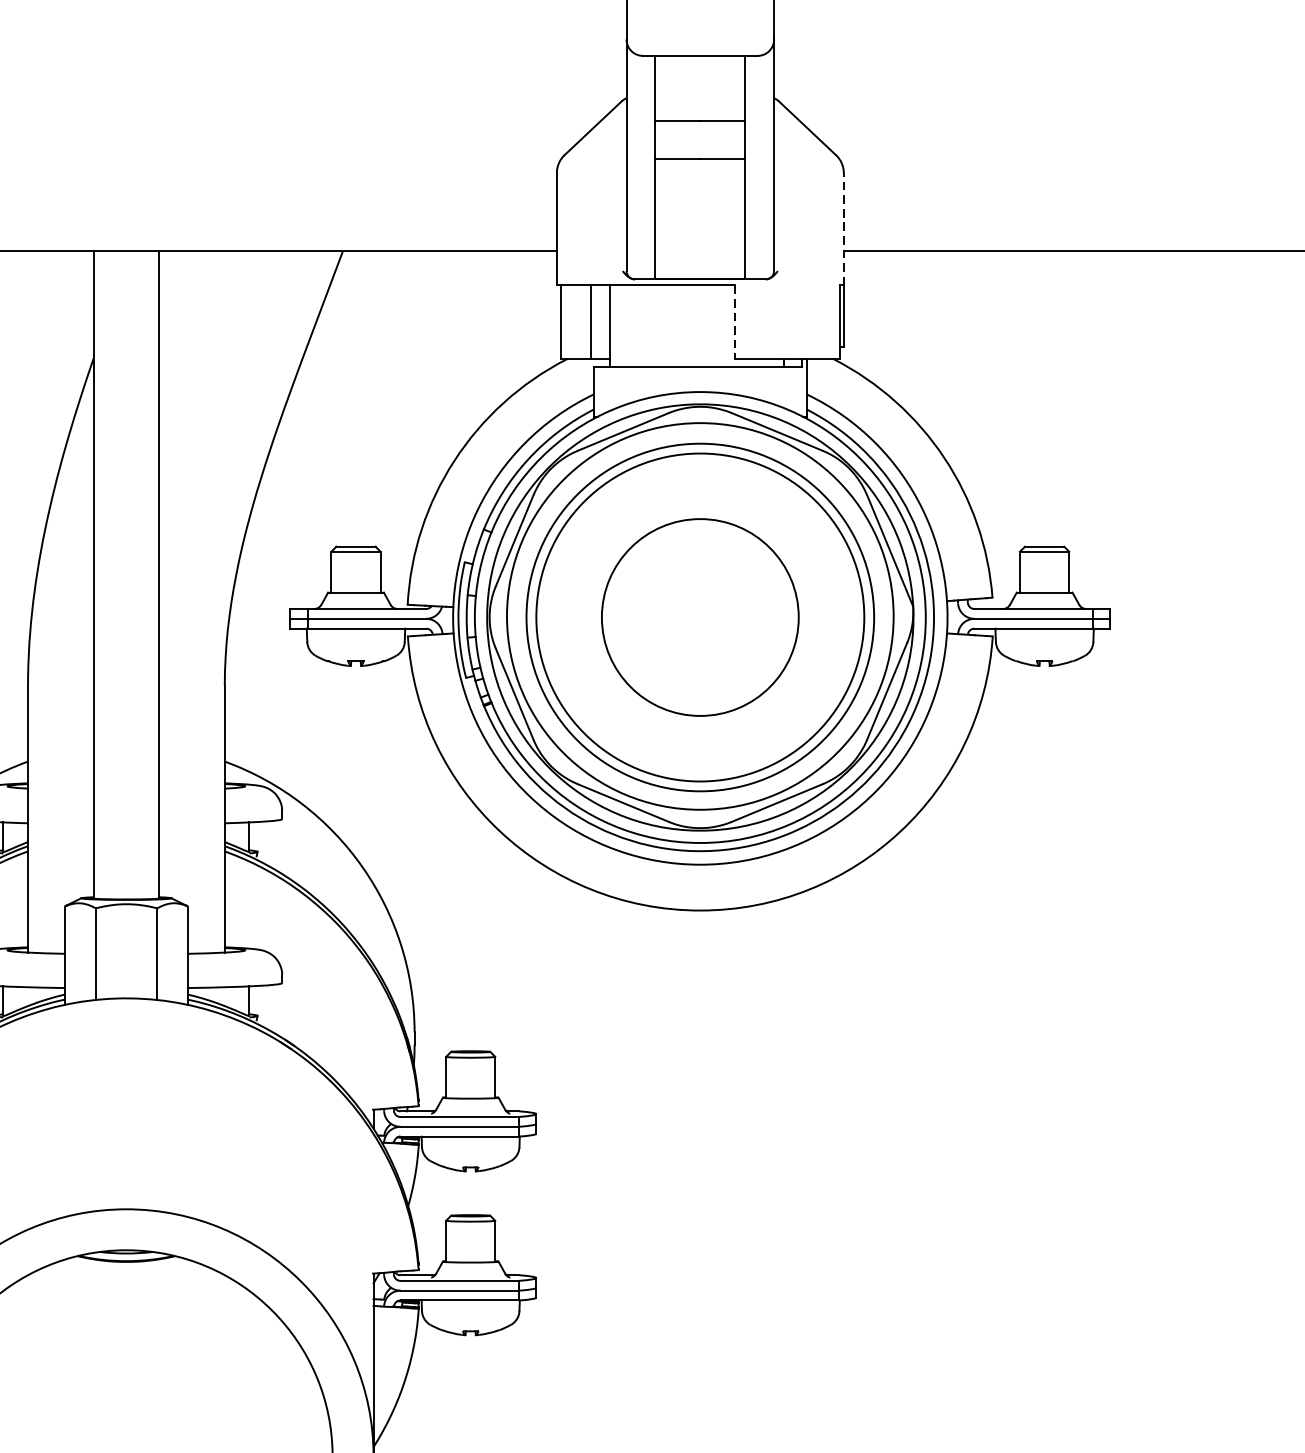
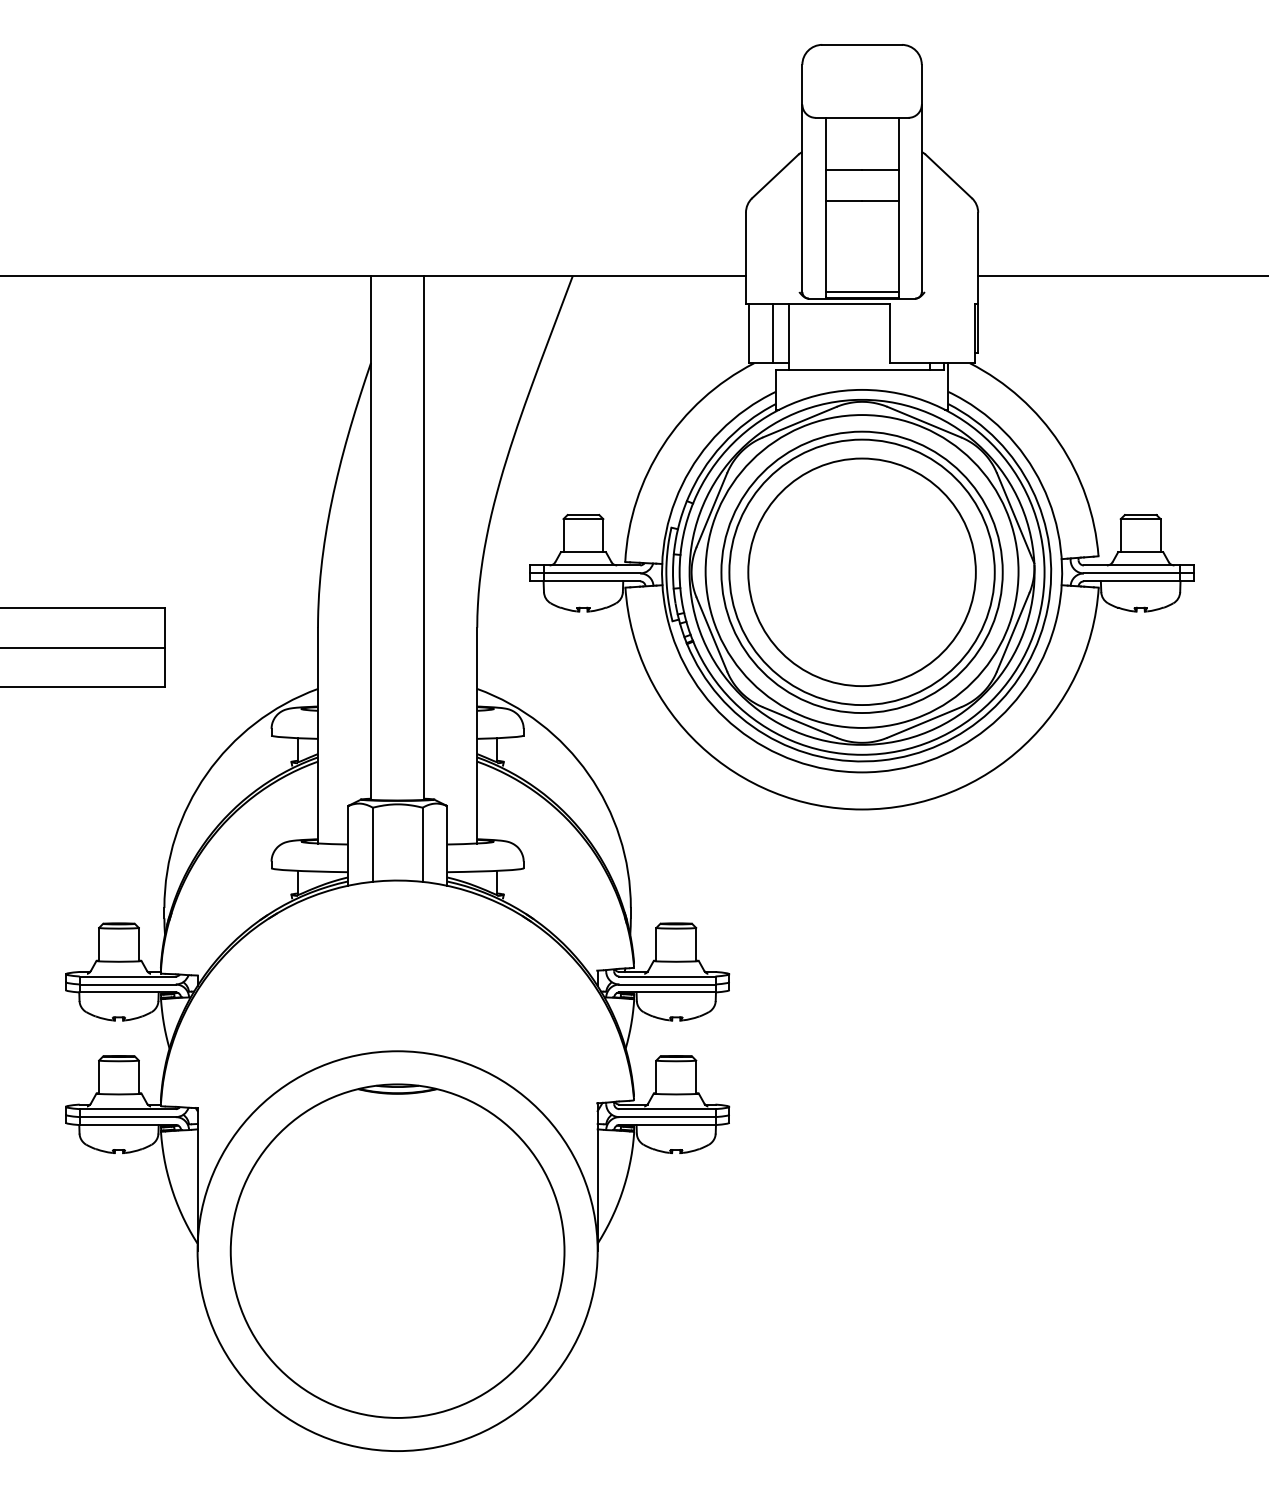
line: (844, 228) -> (978, 257), dashed -> solid
line: (699, 271) -> (861, 292), added
line: (734, 322) -> (889, 333), dashed -> solid
circle: (699, 617) -> (861, 572), size x1.43

